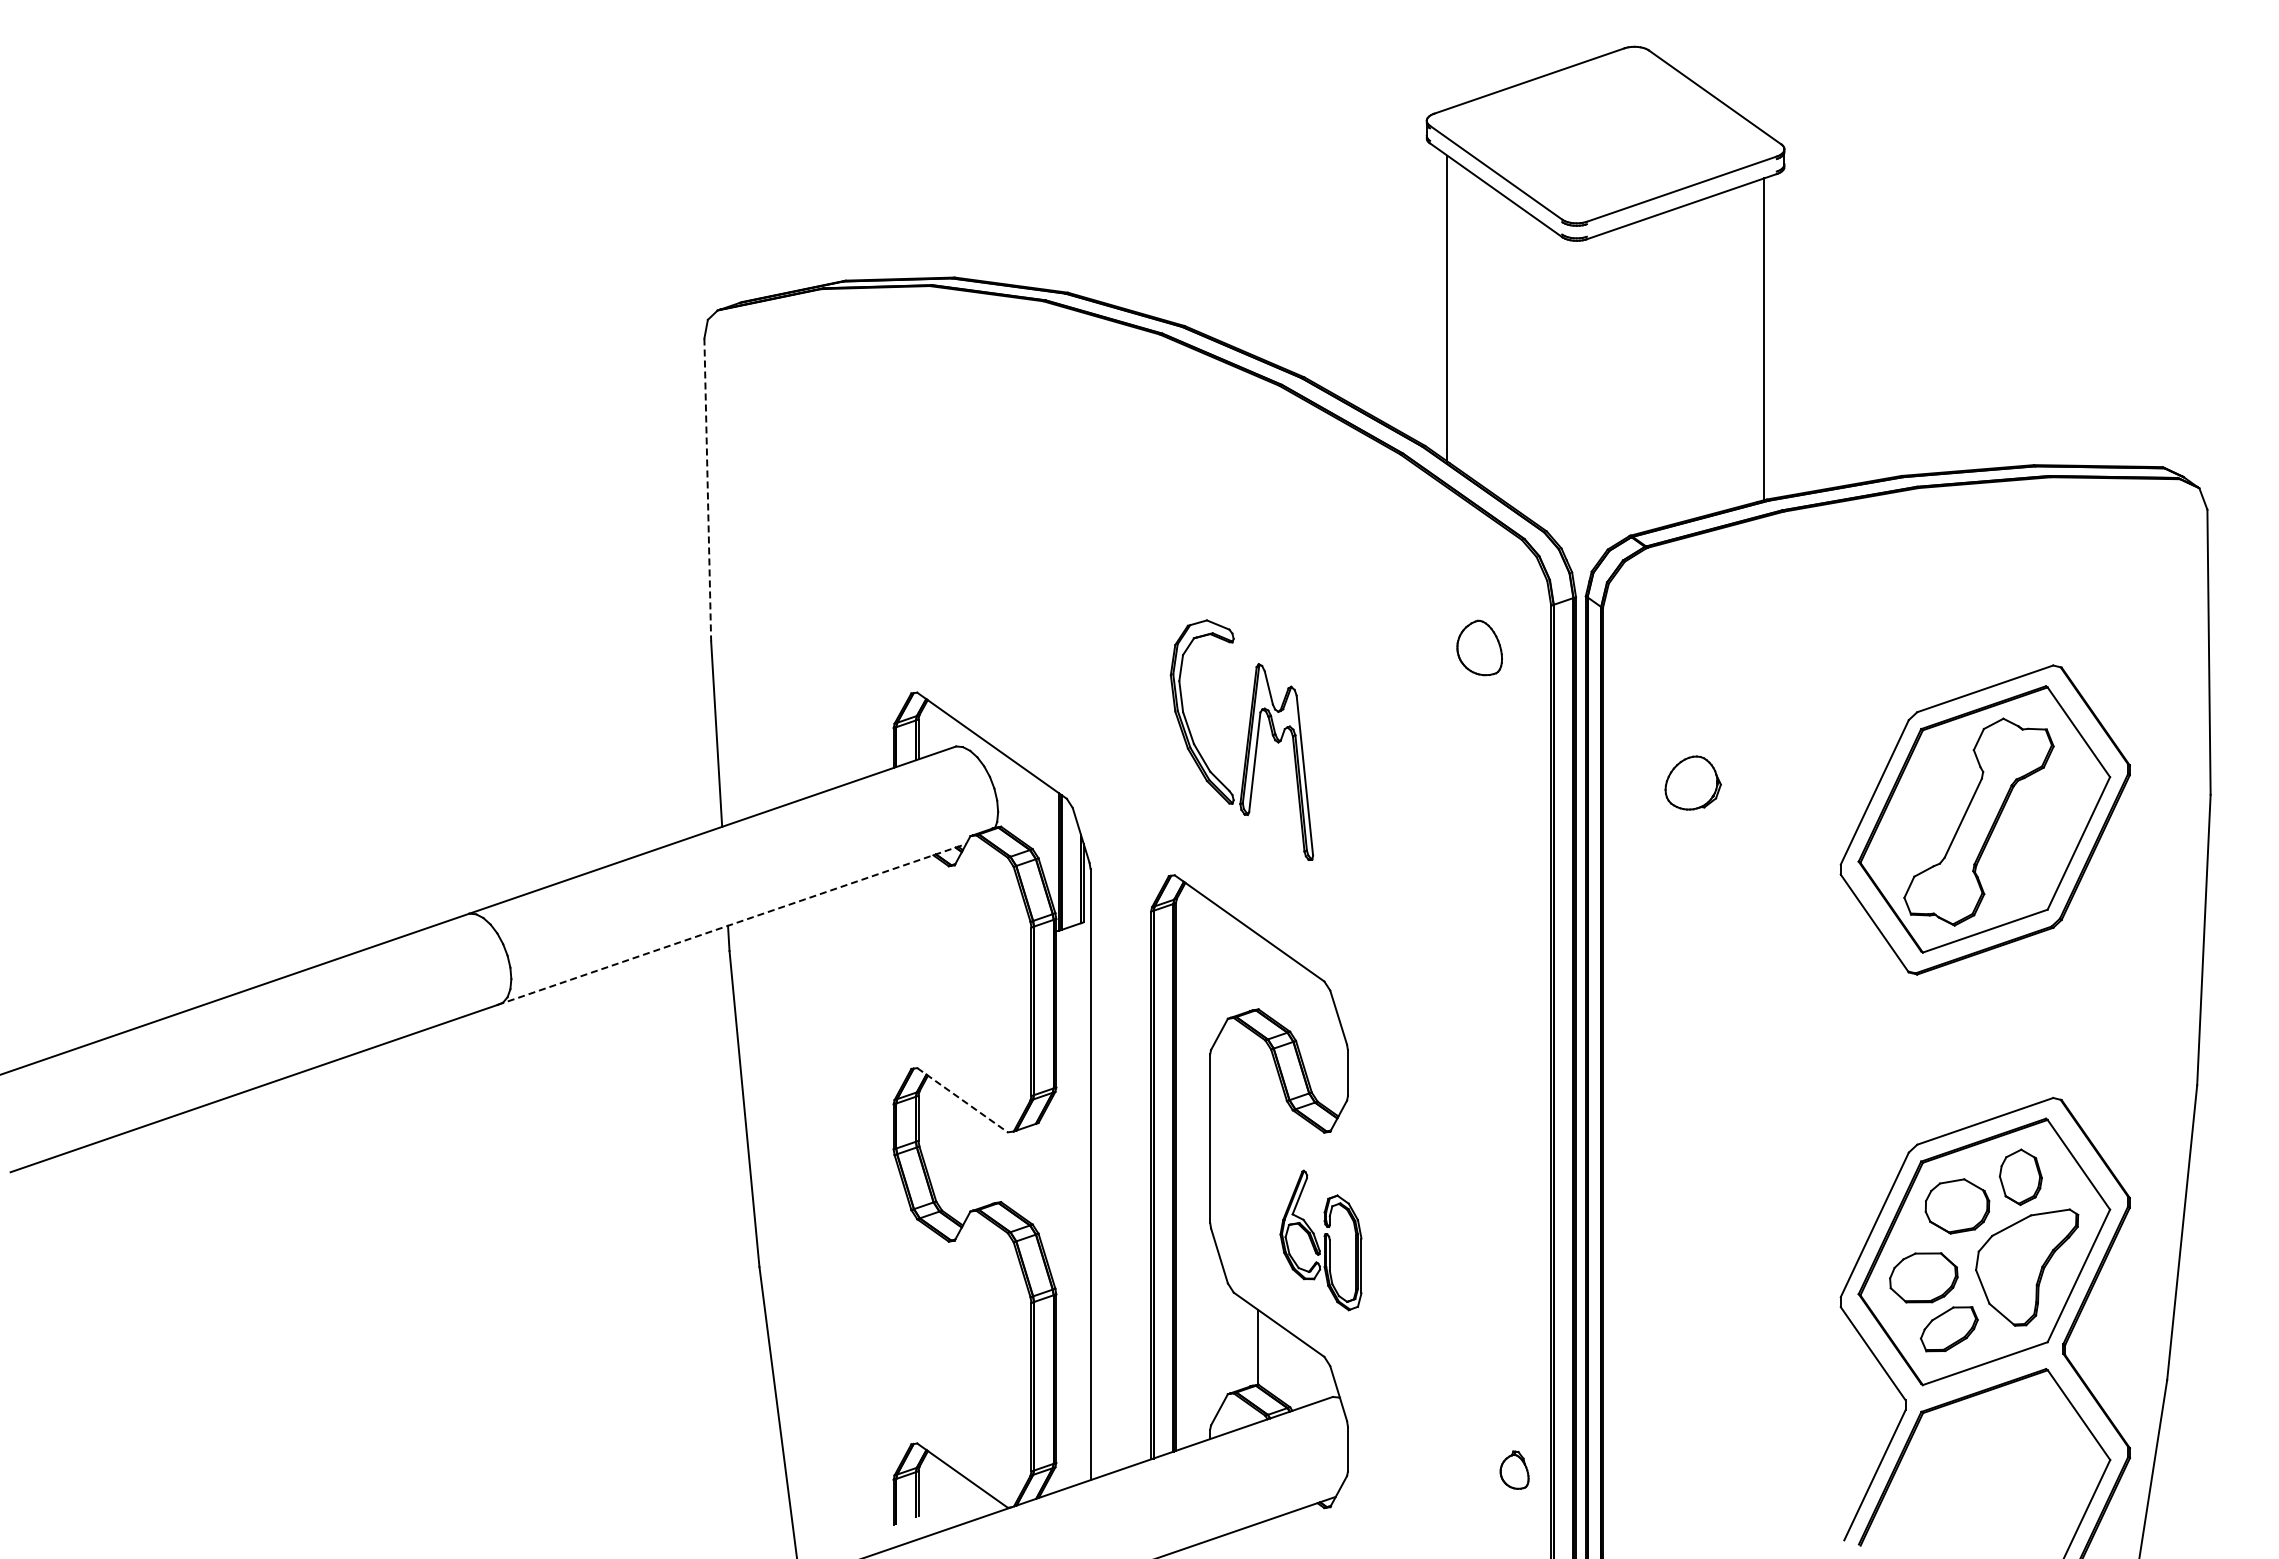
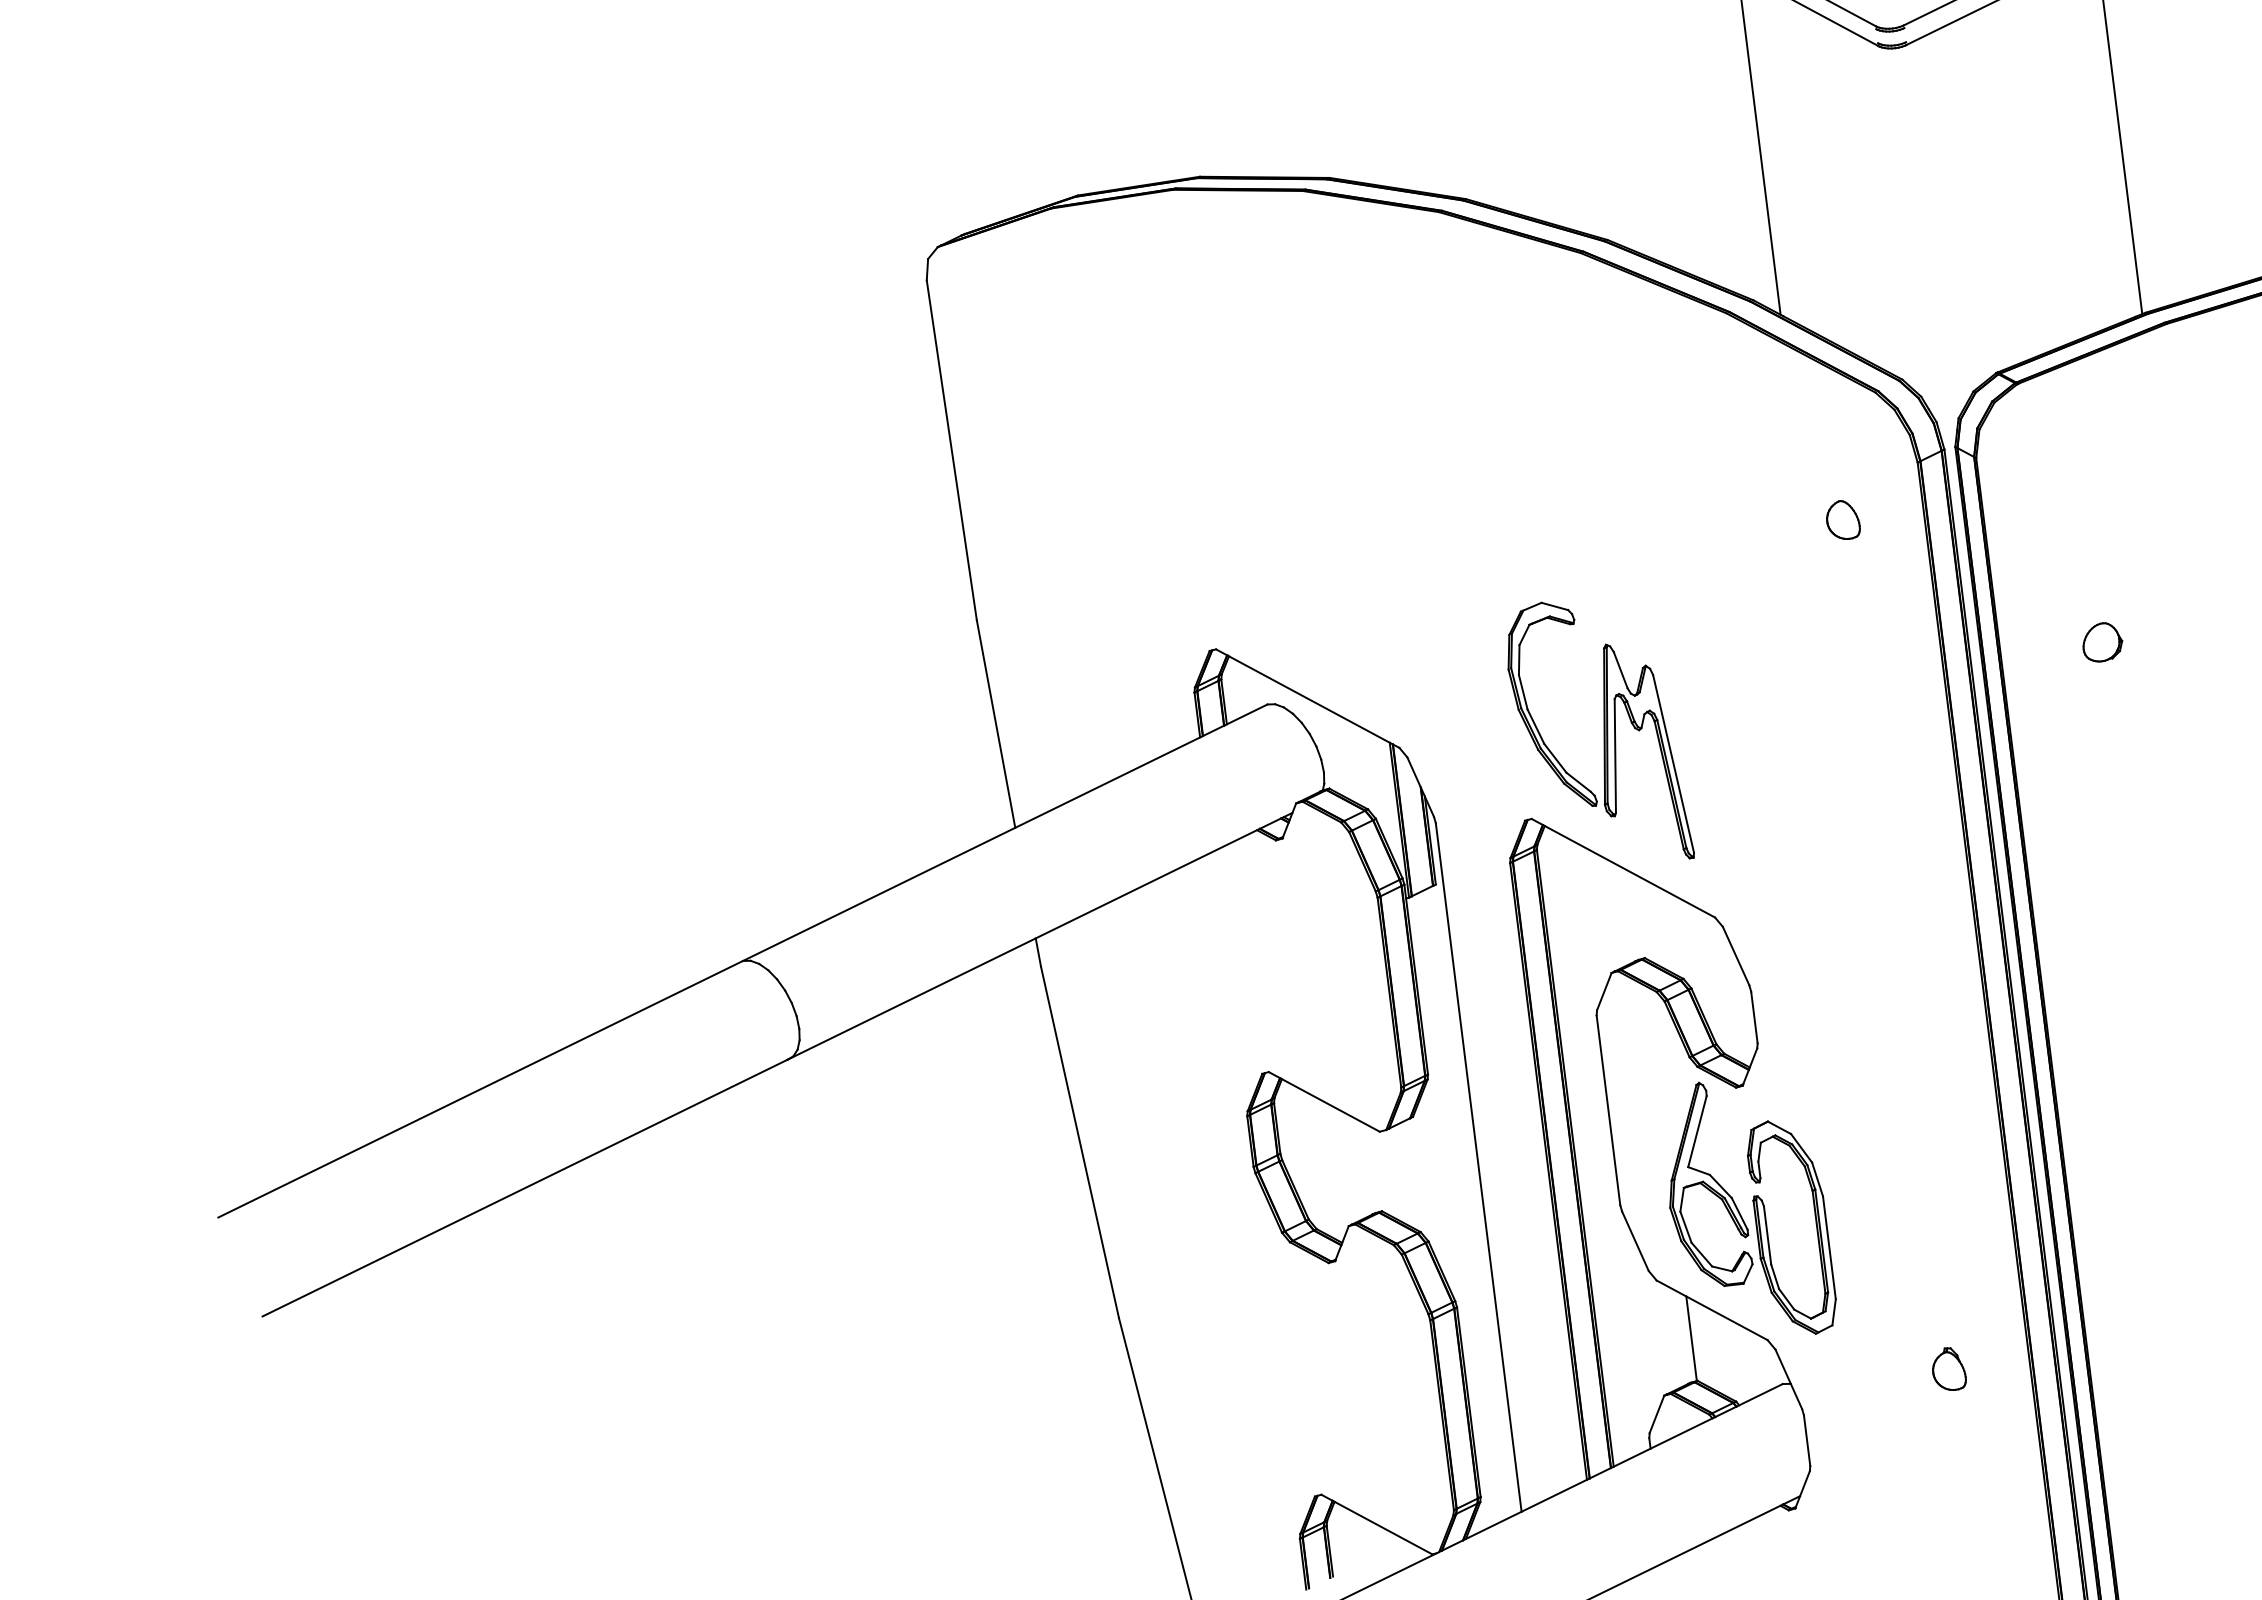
line: (707, 490) -> (951, 451), dashed -> solid
part: (1479, 647) -> (1842, 519), size x0.62
part: (1241, 739) -> (1597, 732), moved
part: (1693, 782) -> (2102, 641), size x0.62
line: (731, 924) -> (1039, 936), dashed -> solid
line: (962, 1100) -> (1324, 1102), dashed -> solid
part: (1320, 1240) -> (1746, 1209), size x1.67
part: (1514, 1469) -> (1948, 1368), moved

